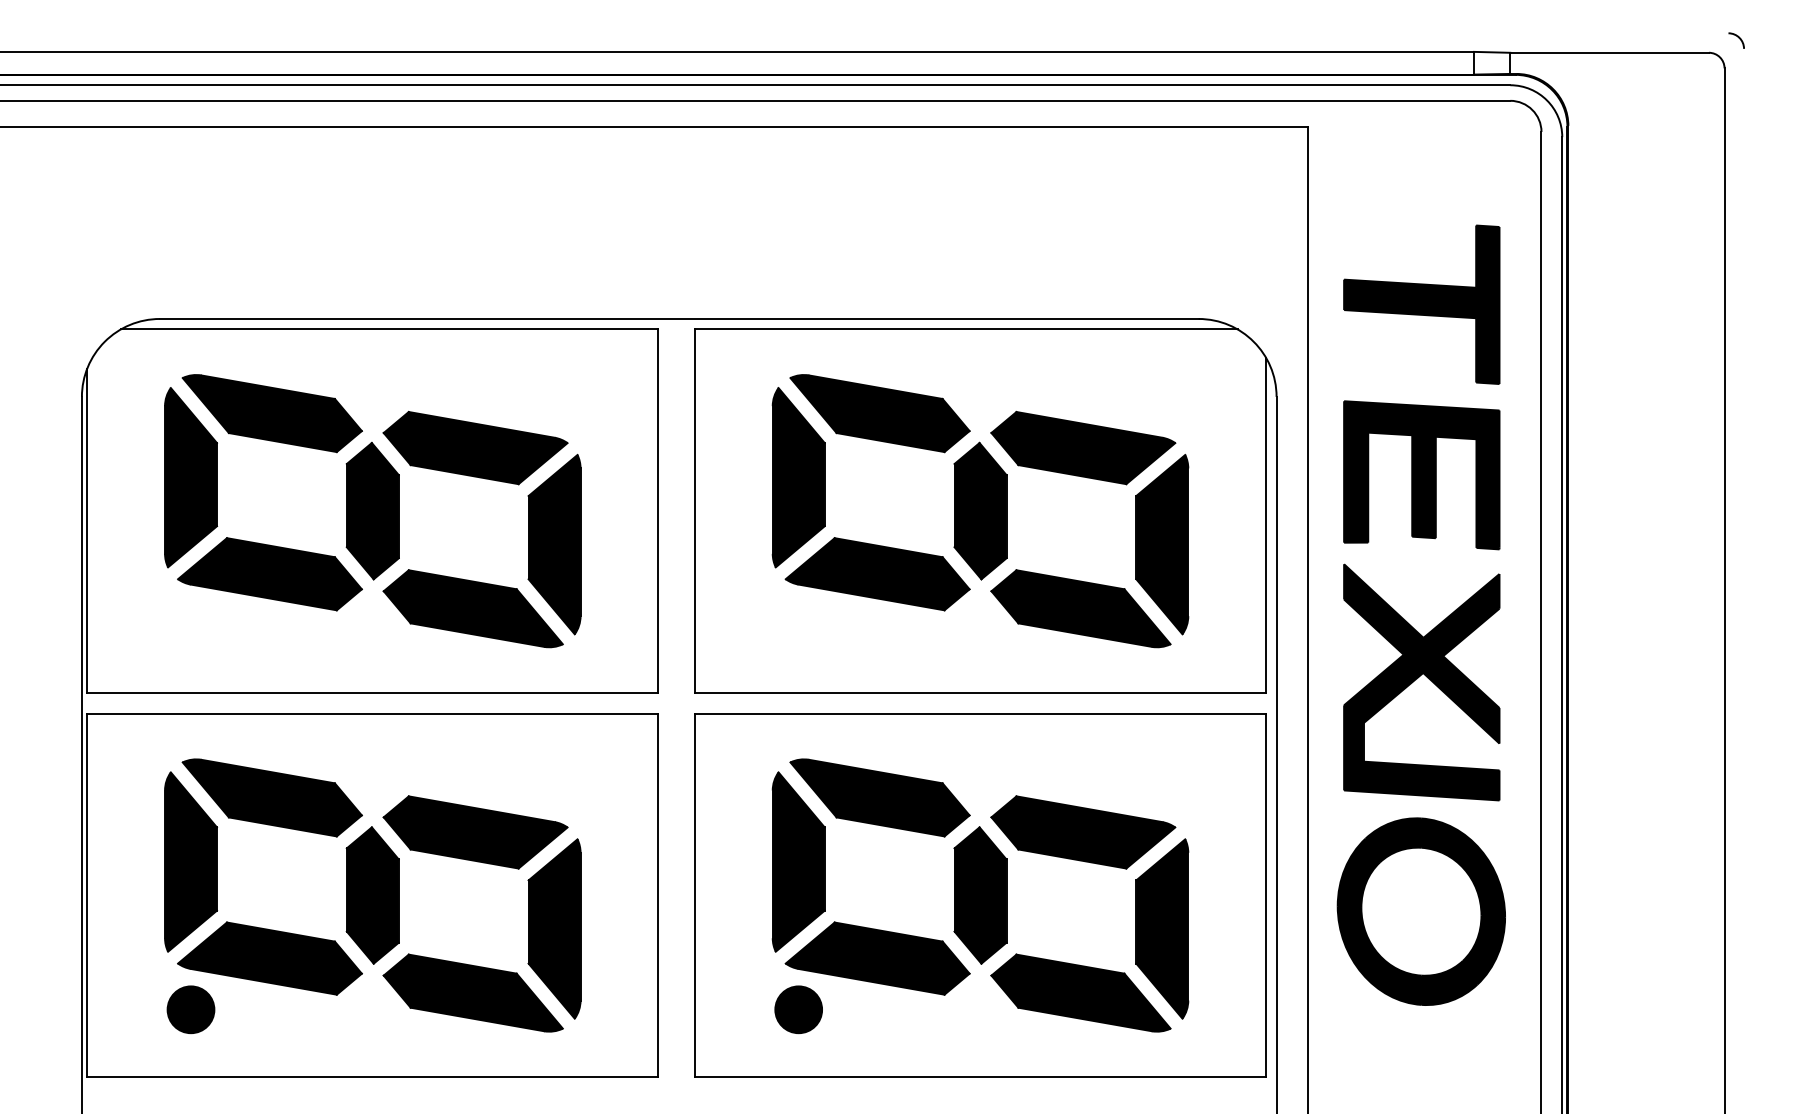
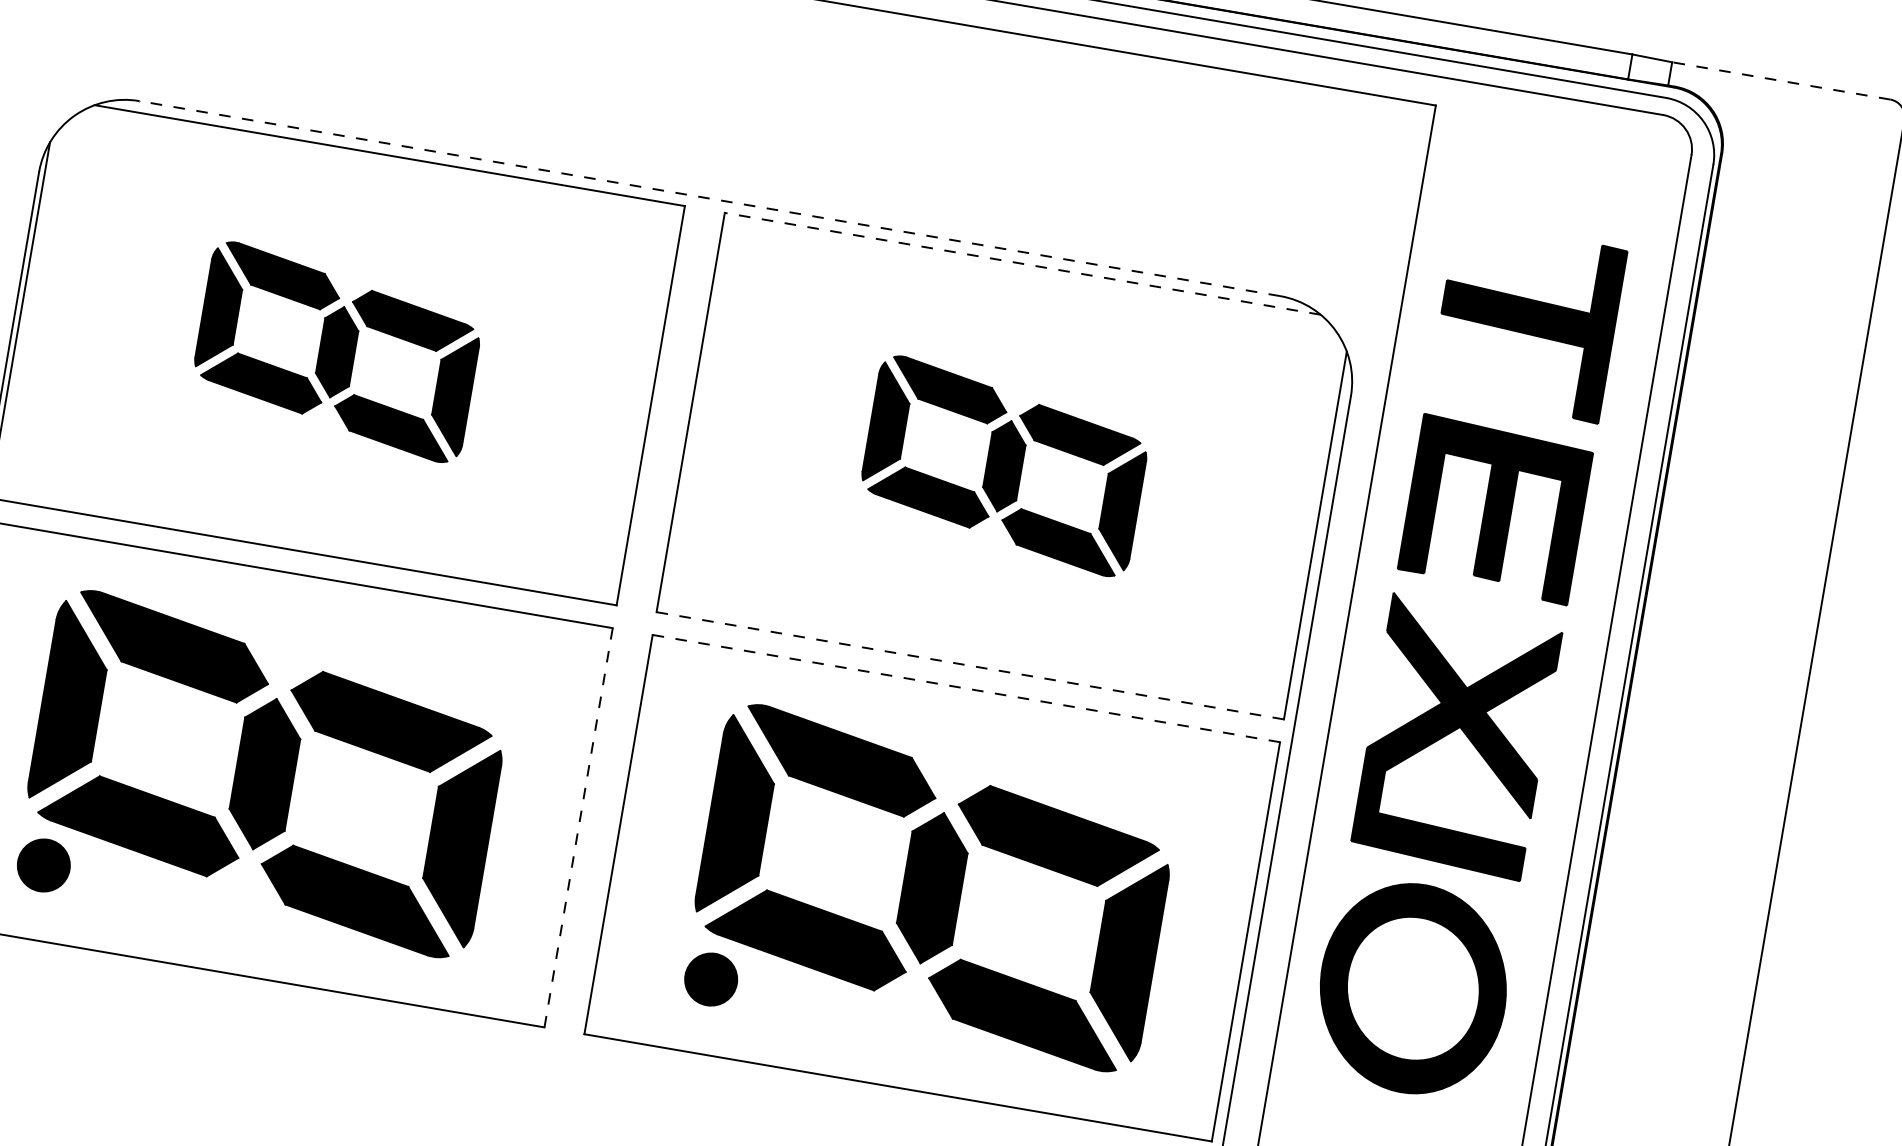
line: (1609, 52) -> (1781, 80), solid -> dashed
line: (678, 318) -> (708, 197), solid -> dashed
line: (965, 329) -> (1021, 263), solid -> dashed
part: (372, 511) -> (336, 352), size x0.6
part: (980, 511) -> (1004, 466), size x0.6
line: (980, 692) -> (970, 665), solid -> dashed
line: (980, 713) -> (966, 688), solid -> dashed
line: (658, 895) -> (578, 827), solid -> dashed

